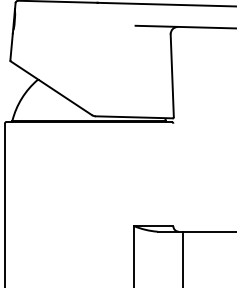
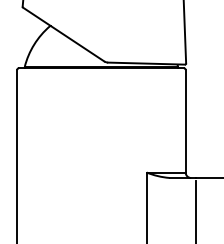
line: (173, 174) -> (185, 120), added

